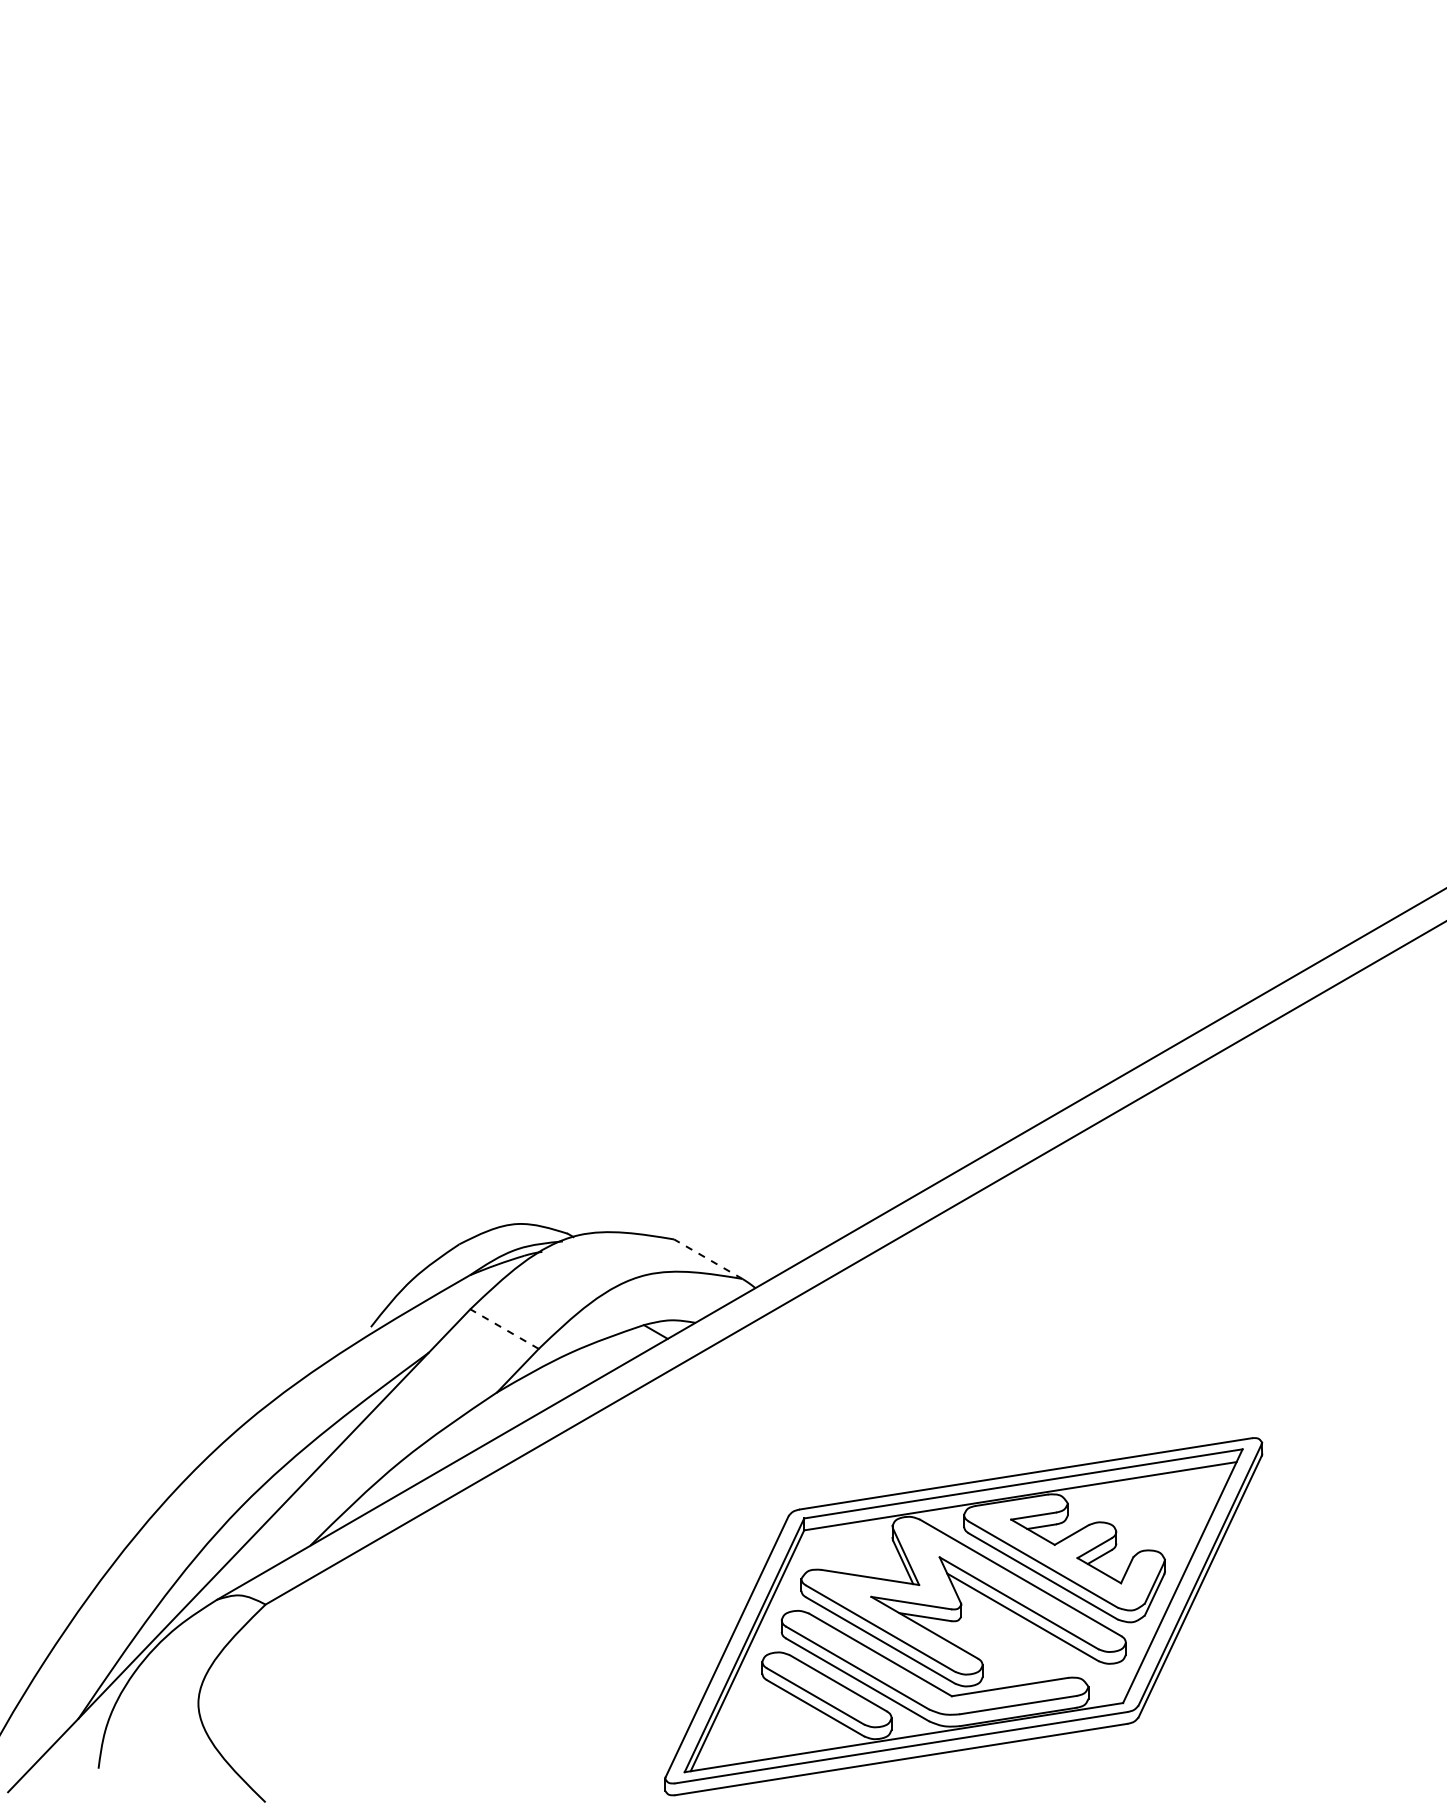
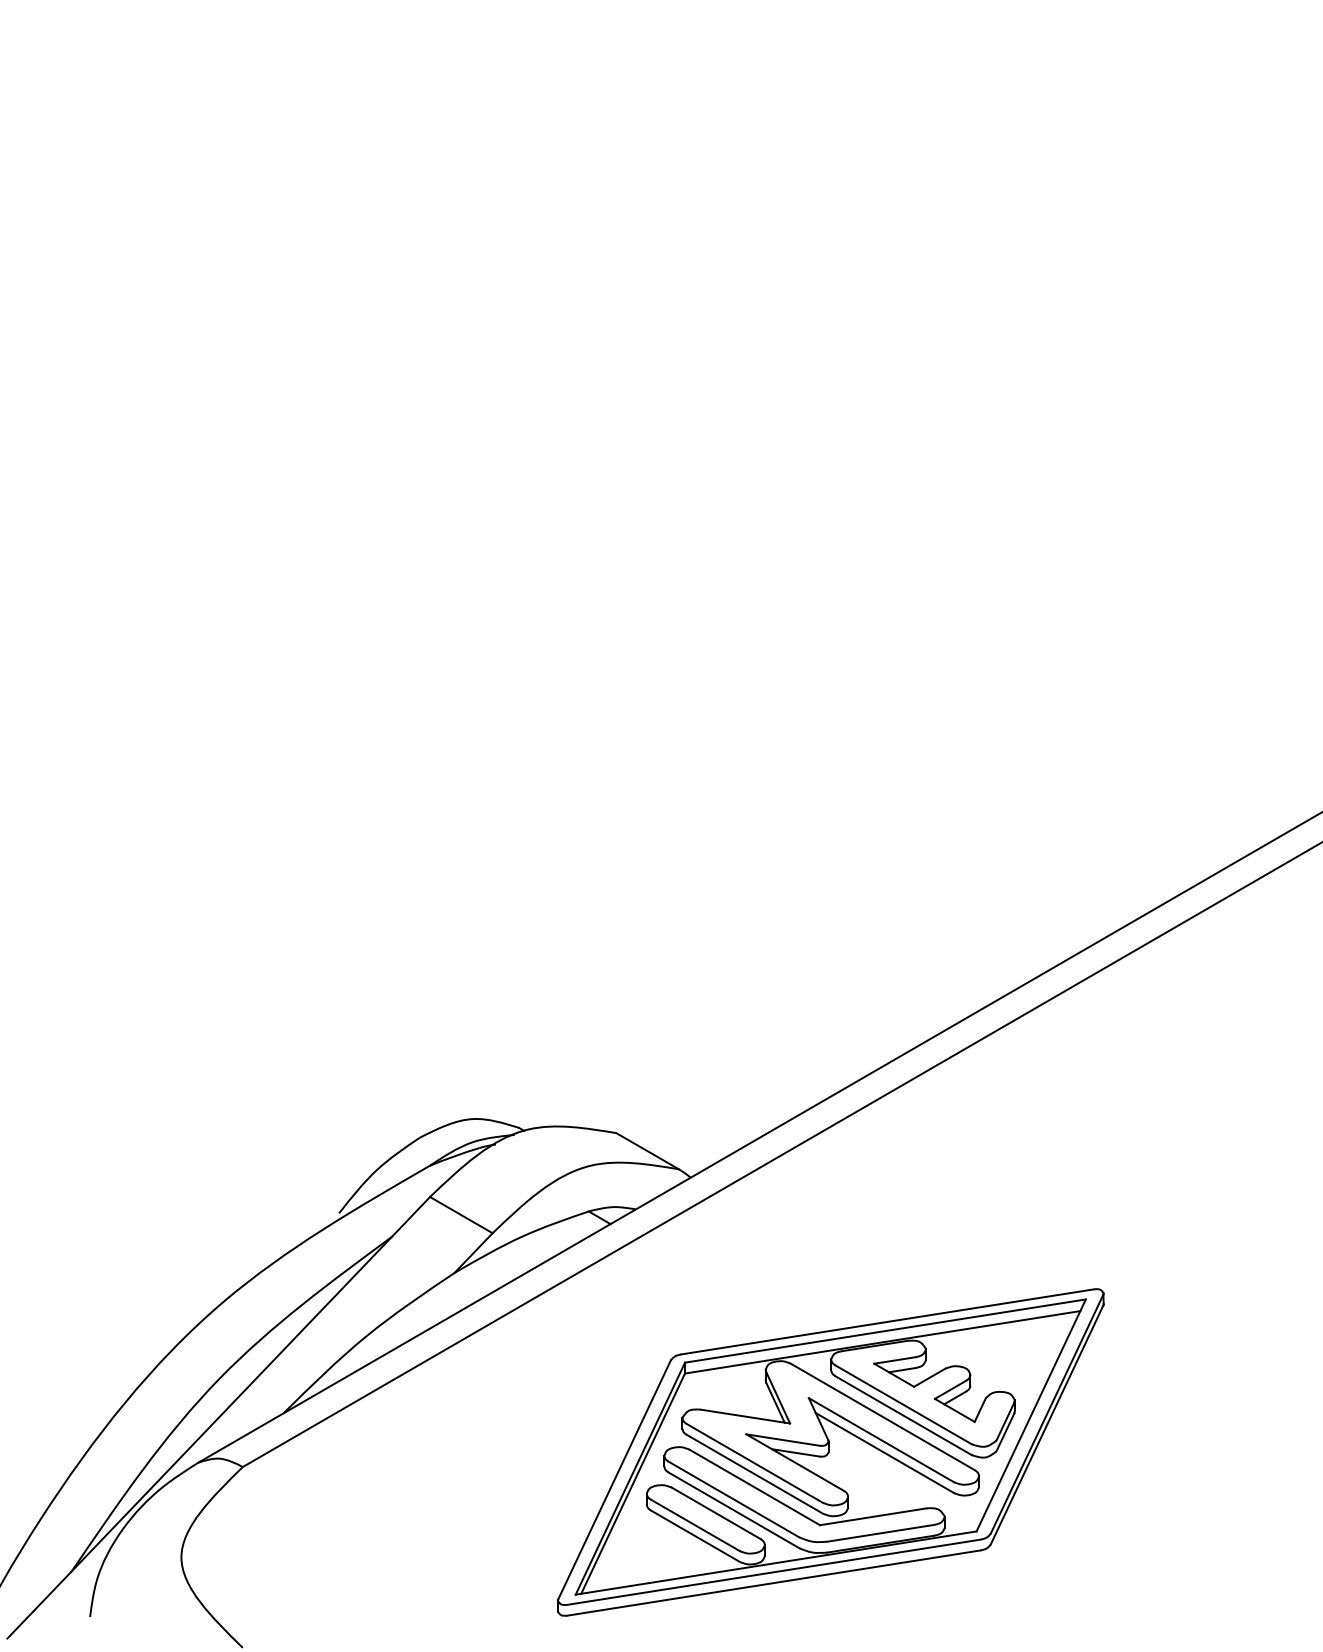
line: (708, 1259) -> (647, 1151), dashed -> solid
line: (504, 1329) -> (461, 1215), dashed -> solid
part: (963, 1616) -> (830, 1452), moved

